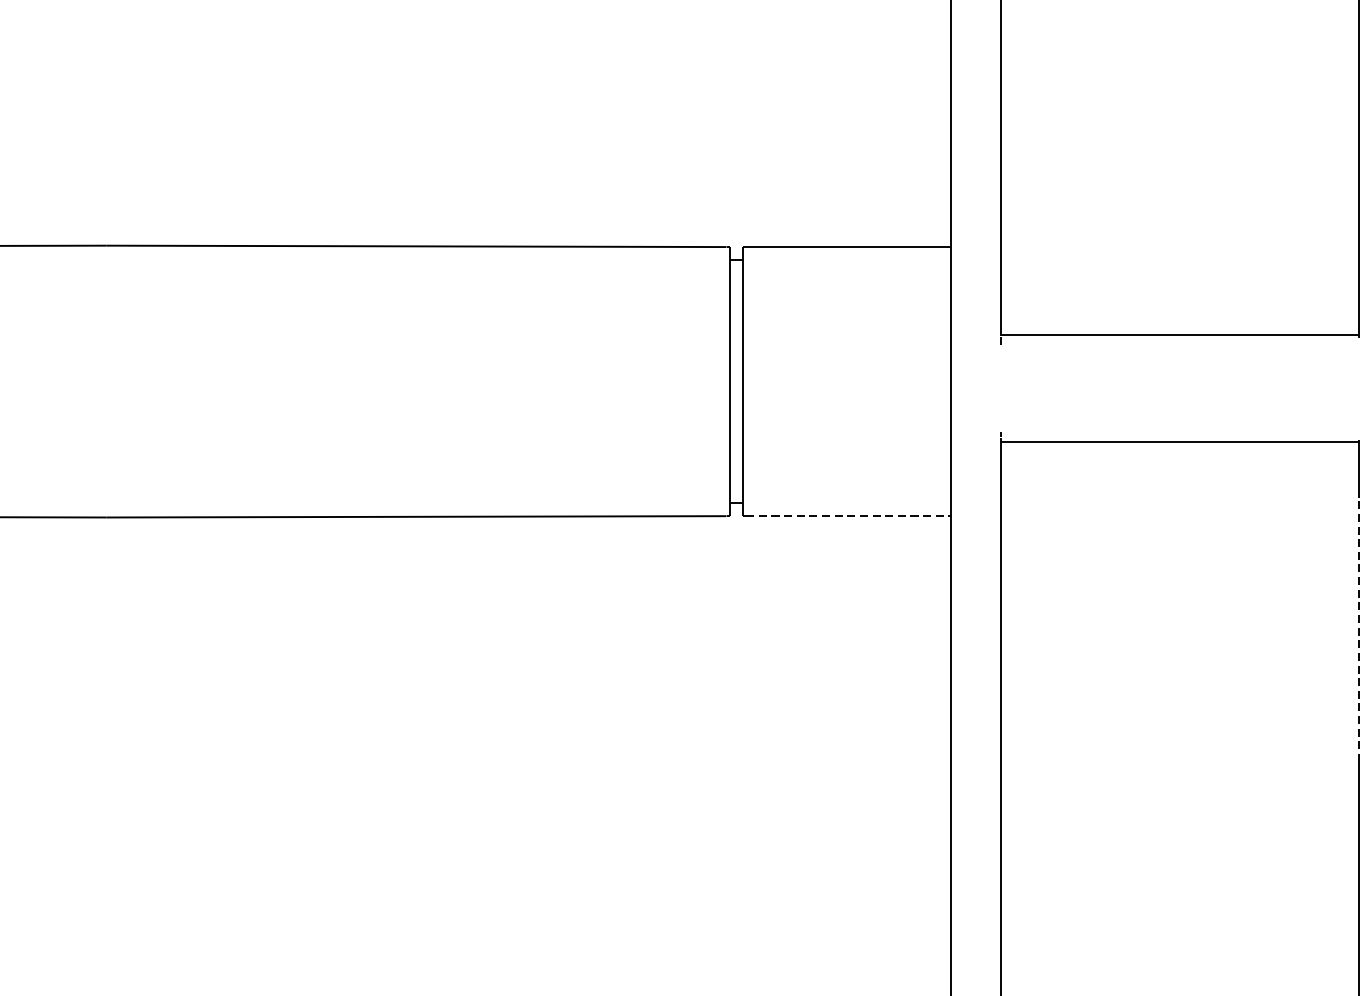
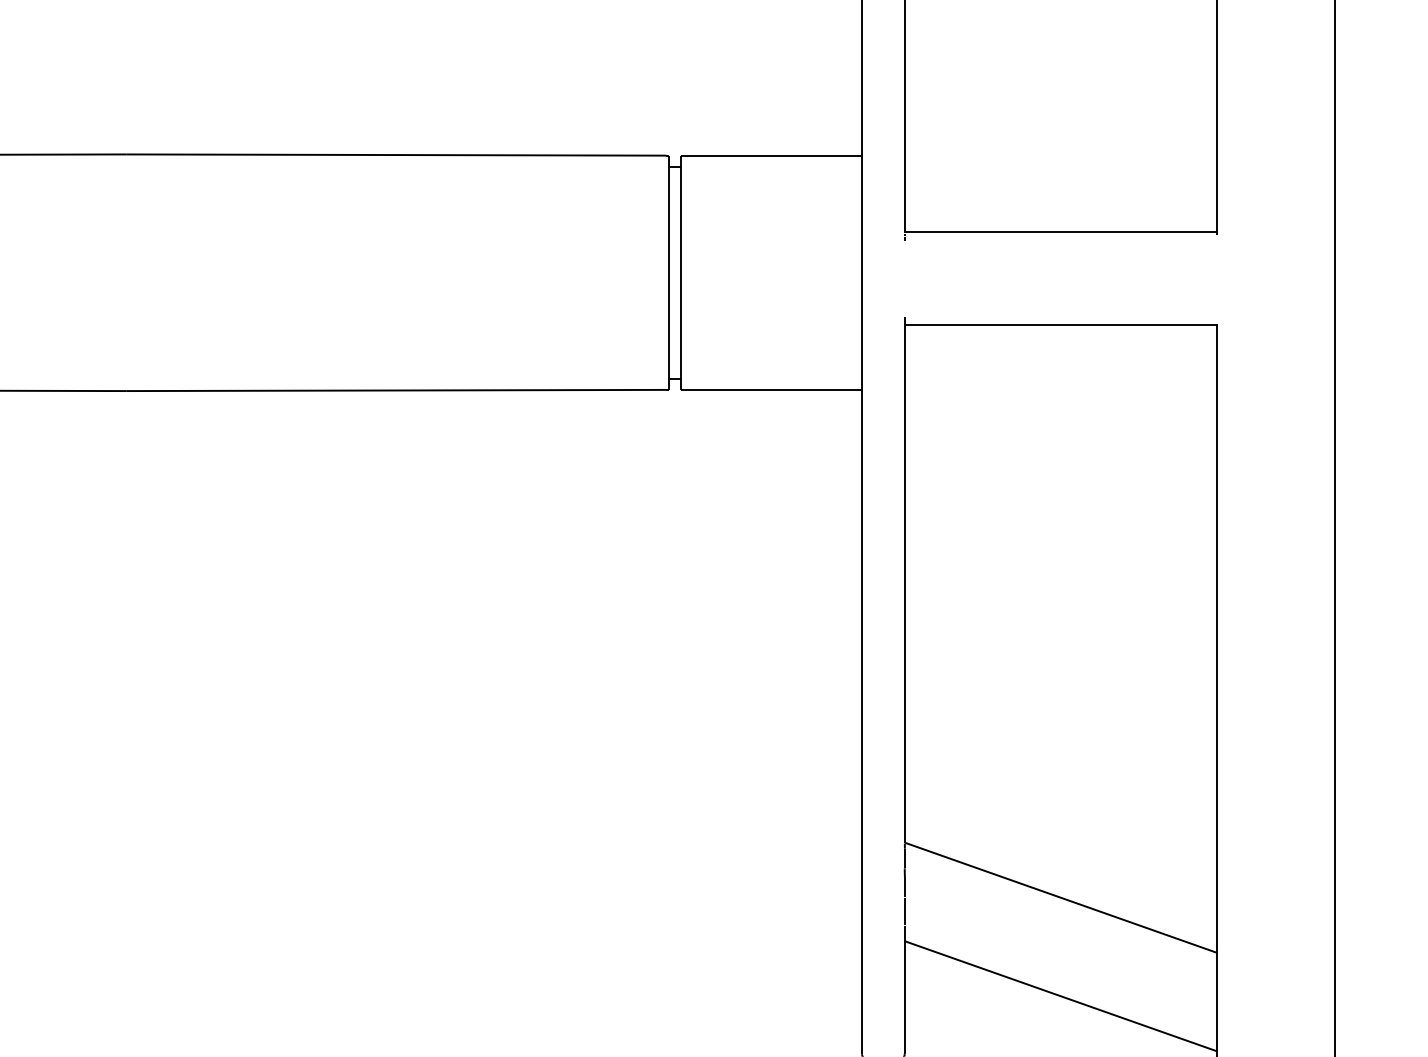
line: (849, 515) -> (773, 389), dashed -> solid
line: (1358, 629) -> (1216, 488), dashed -> solid

